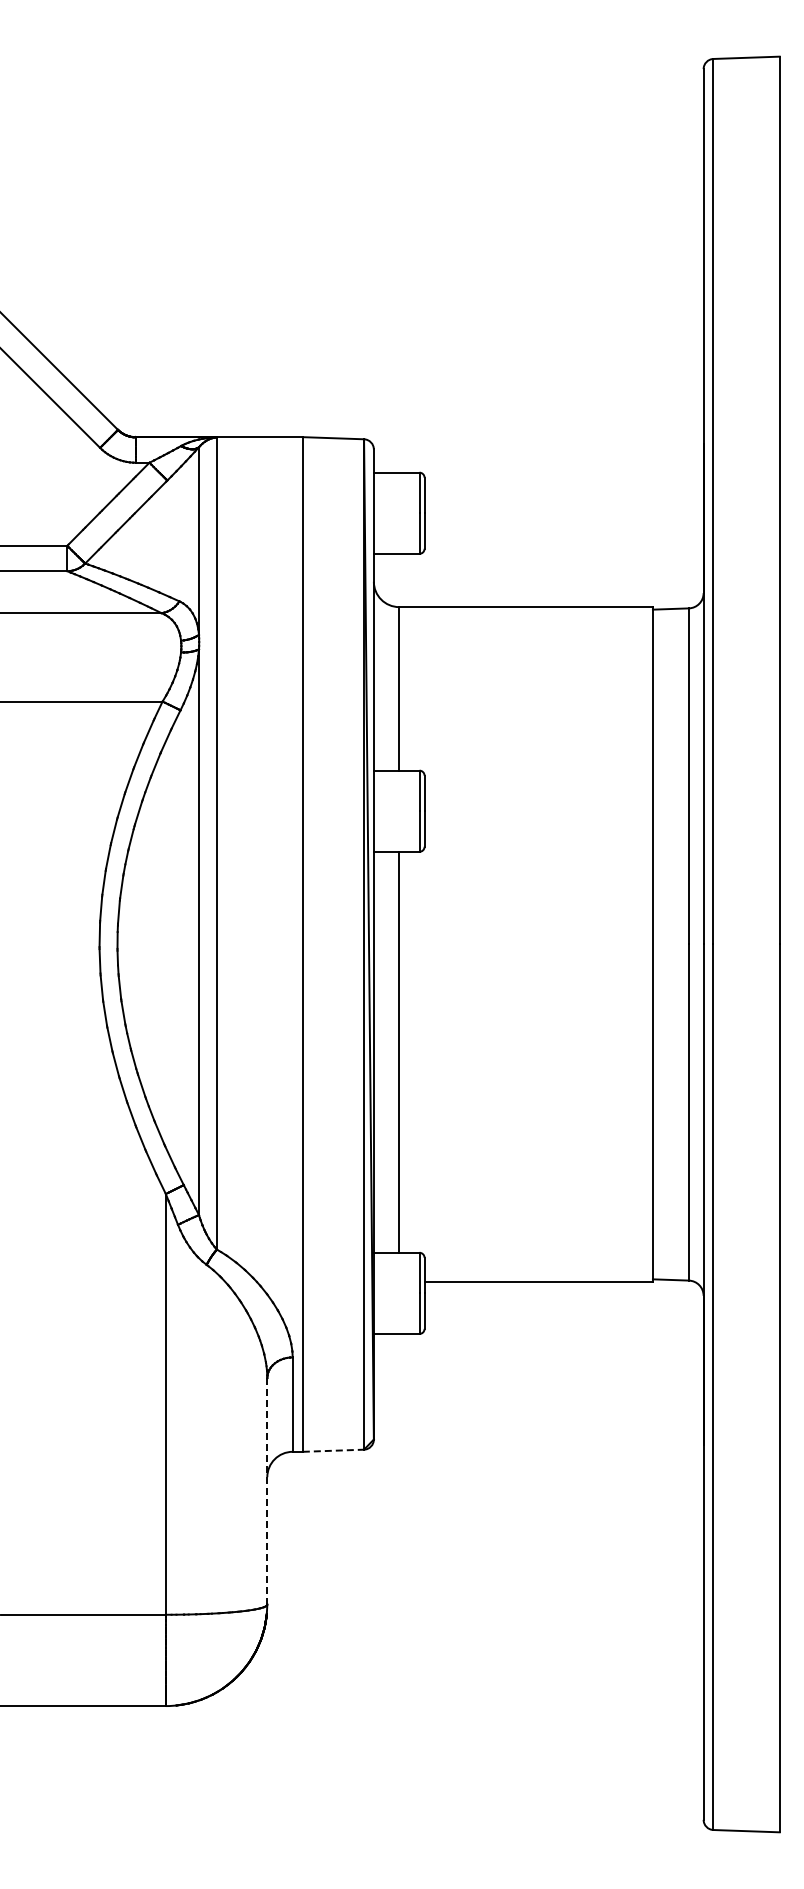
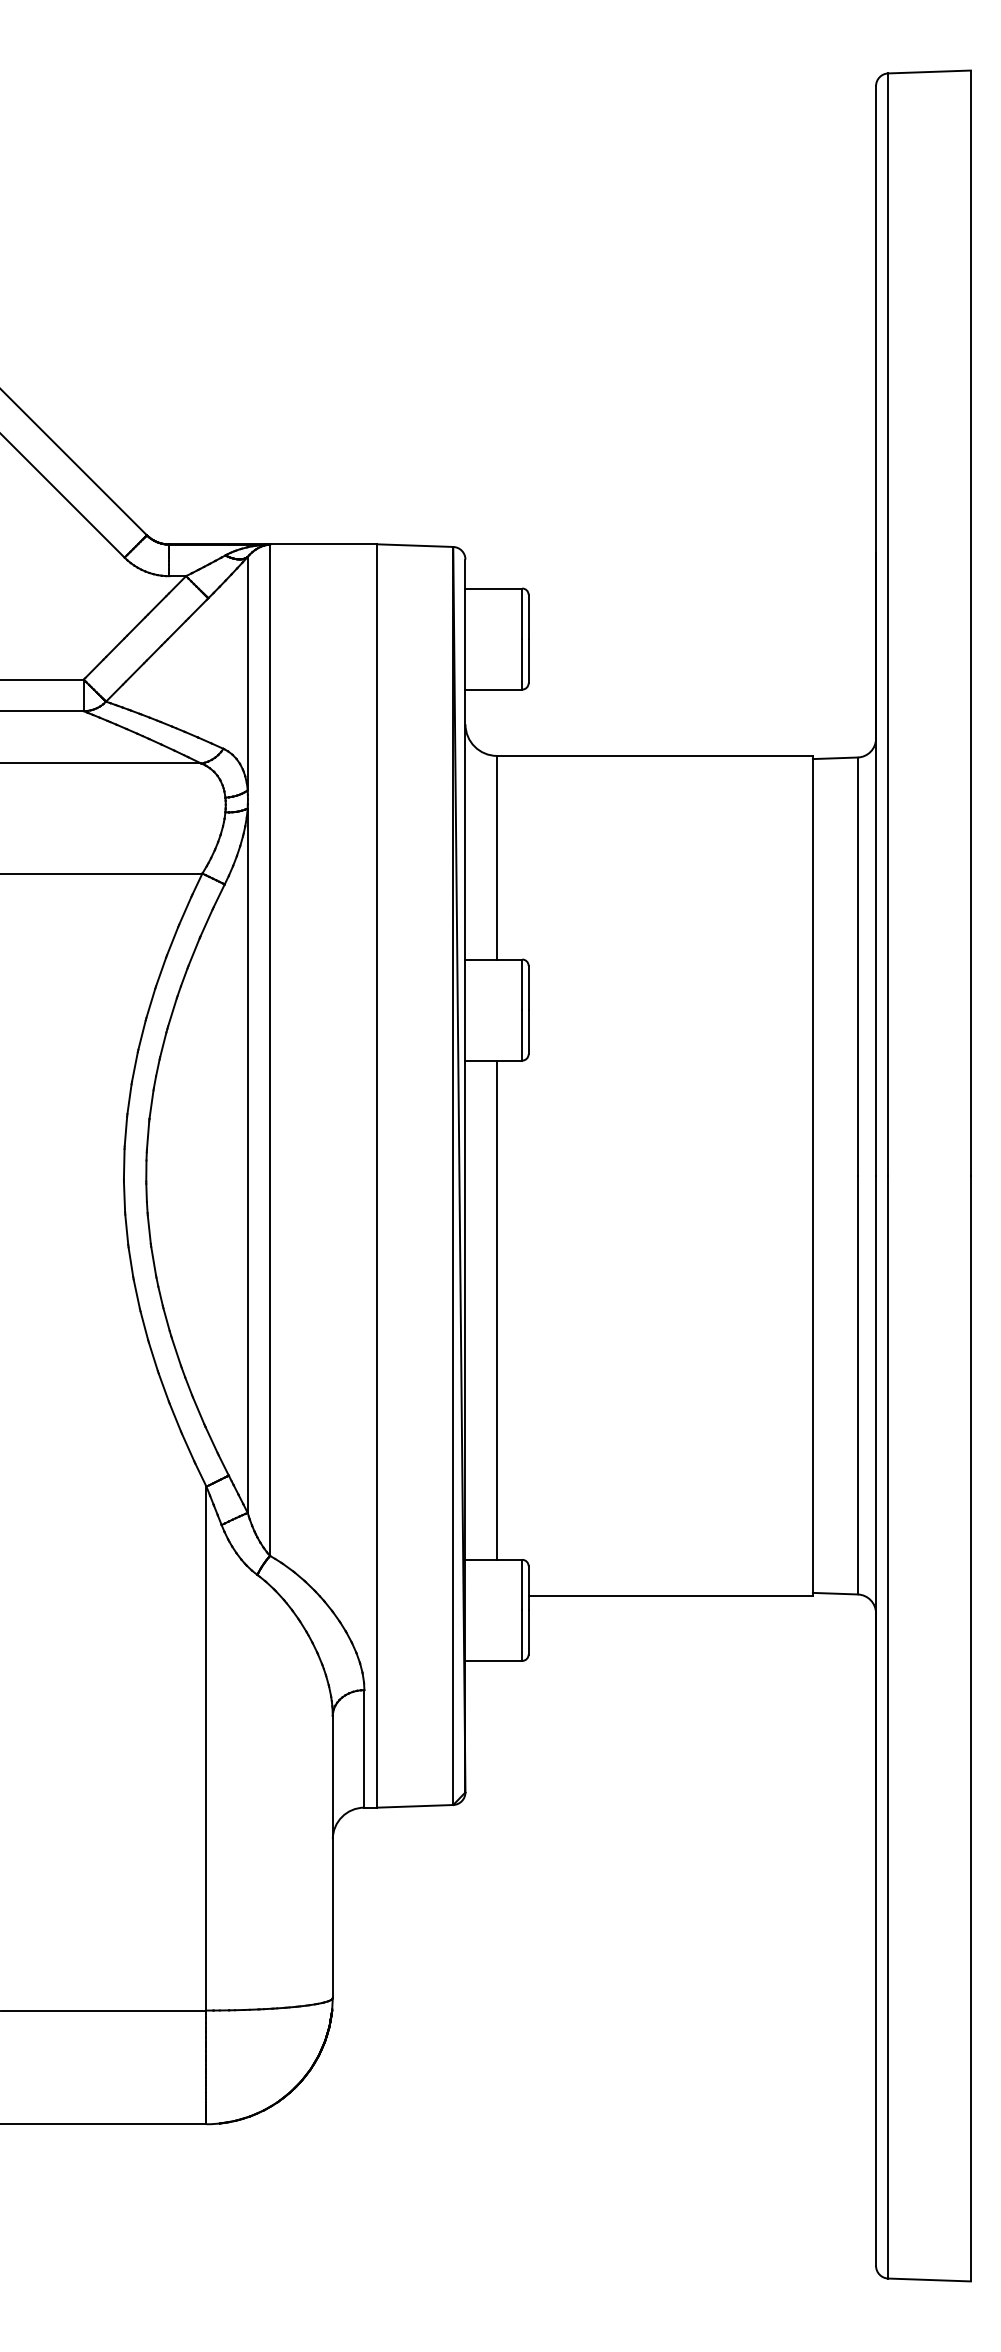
line: (333, 1450) -> (415, 1806), dashed -> solid
line: (267, 1490) -> (333, 1855), dashed -> solid

